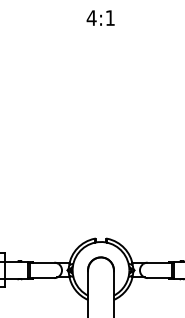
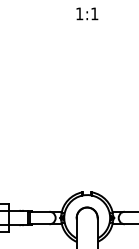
text: (91, 17) -> (79, 13), 4:1 -> 1:1

